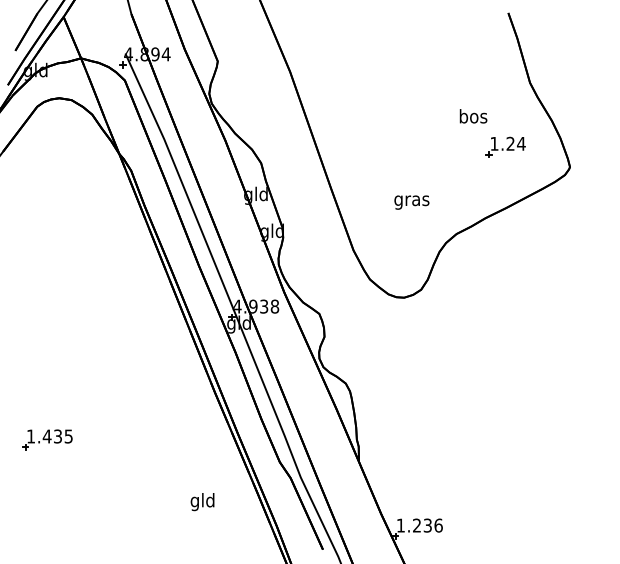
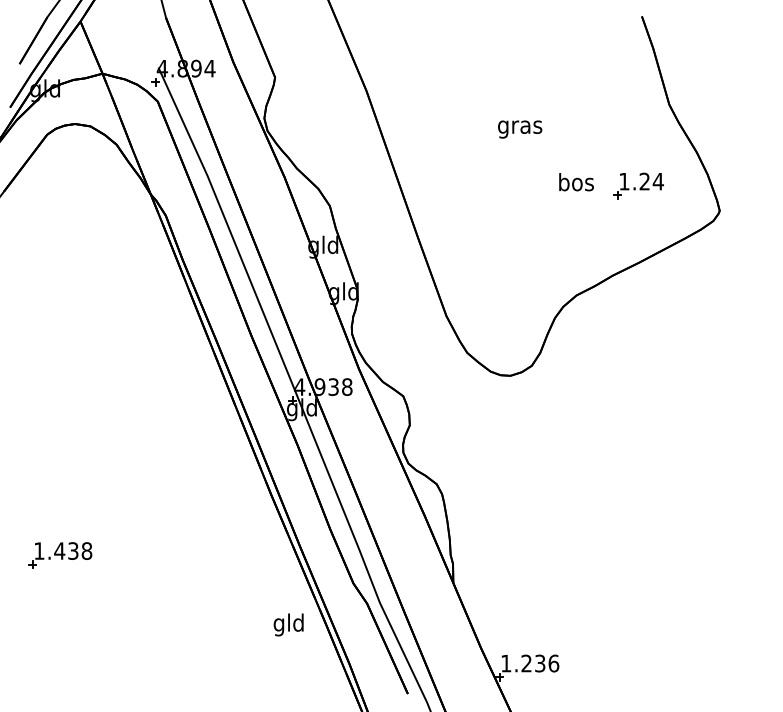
text: (473, 116) -> (576, 182), moved
text: (411, 202) -> (519, 129), moved
text: (68, 436) -> (86, 551), 1.435 -> 1.438
text: (202, 502) -> (288, 625), moved

